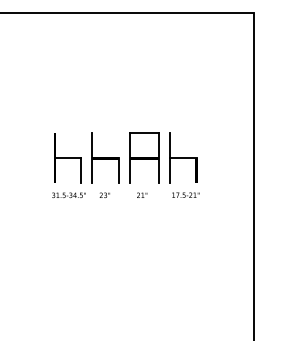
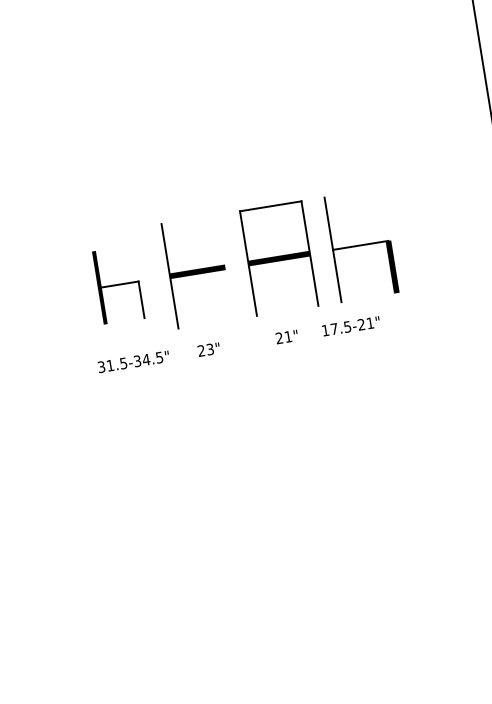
part: (67, 158) -> (118, 285), size x0.7
line: (118, 170) -> (228, 293), removed
text: (185, 194) -> (350, 324), moved

